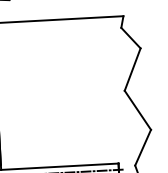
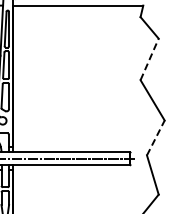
line: (132, 69) -> (149, 59), solid -> dashed
line: (142, 147) -> (155, 137), solid -> dashed

